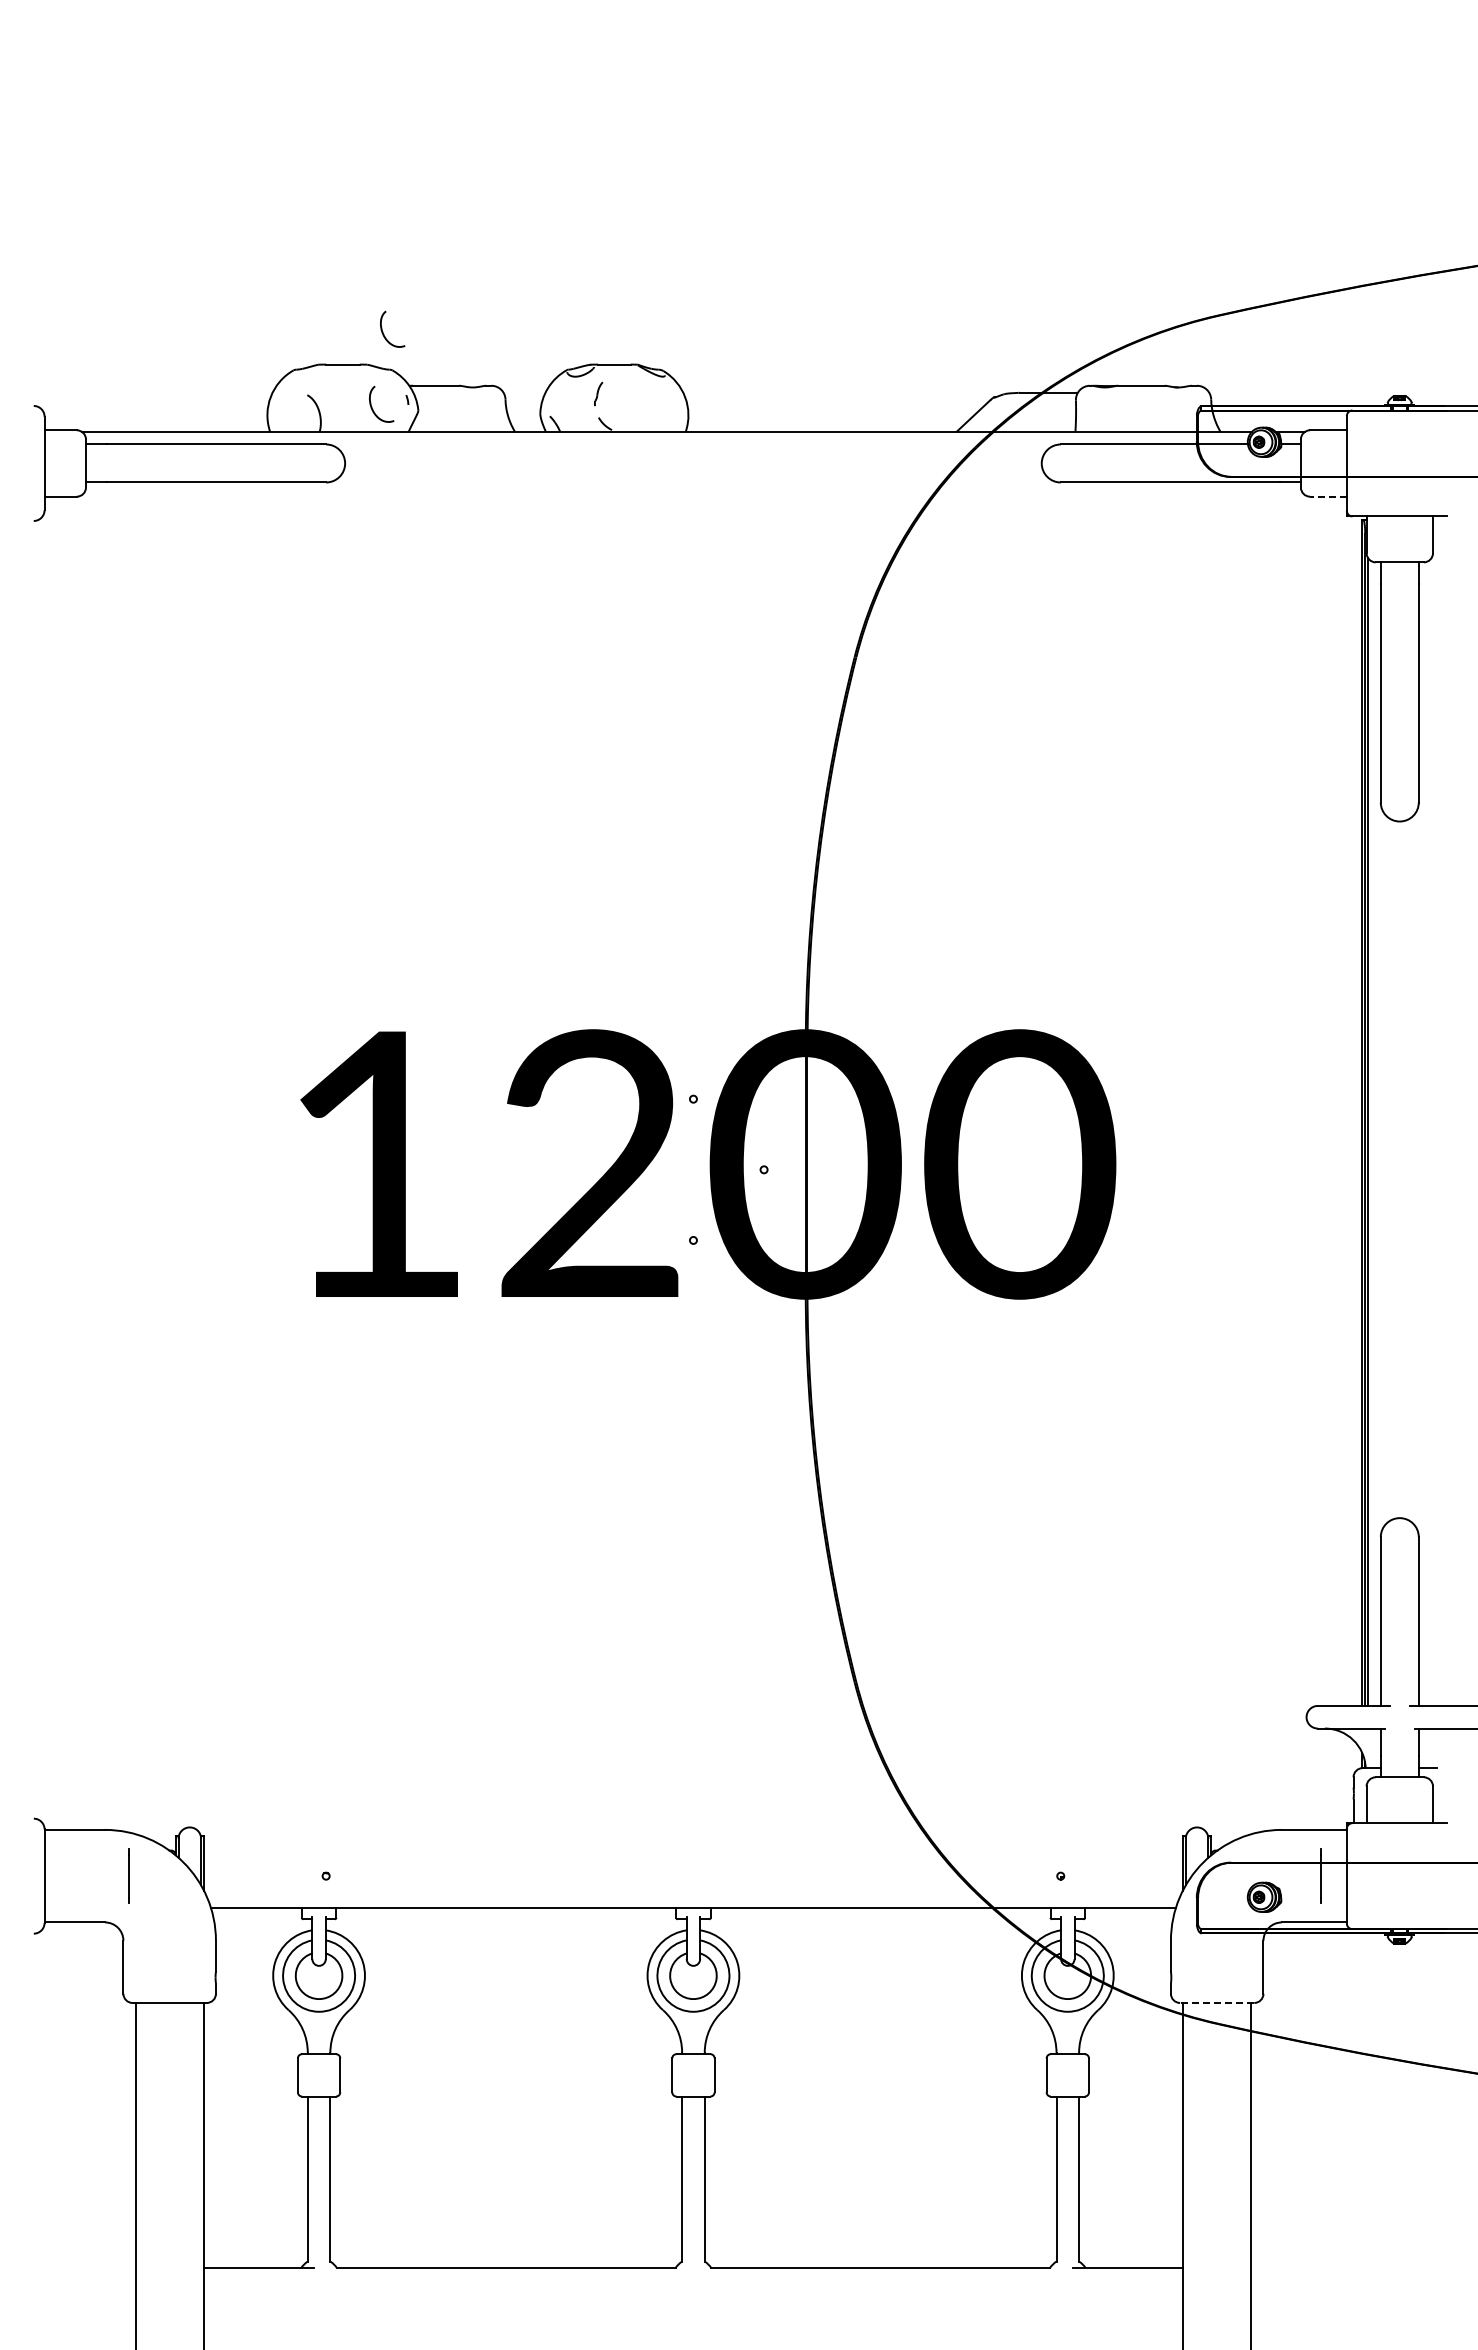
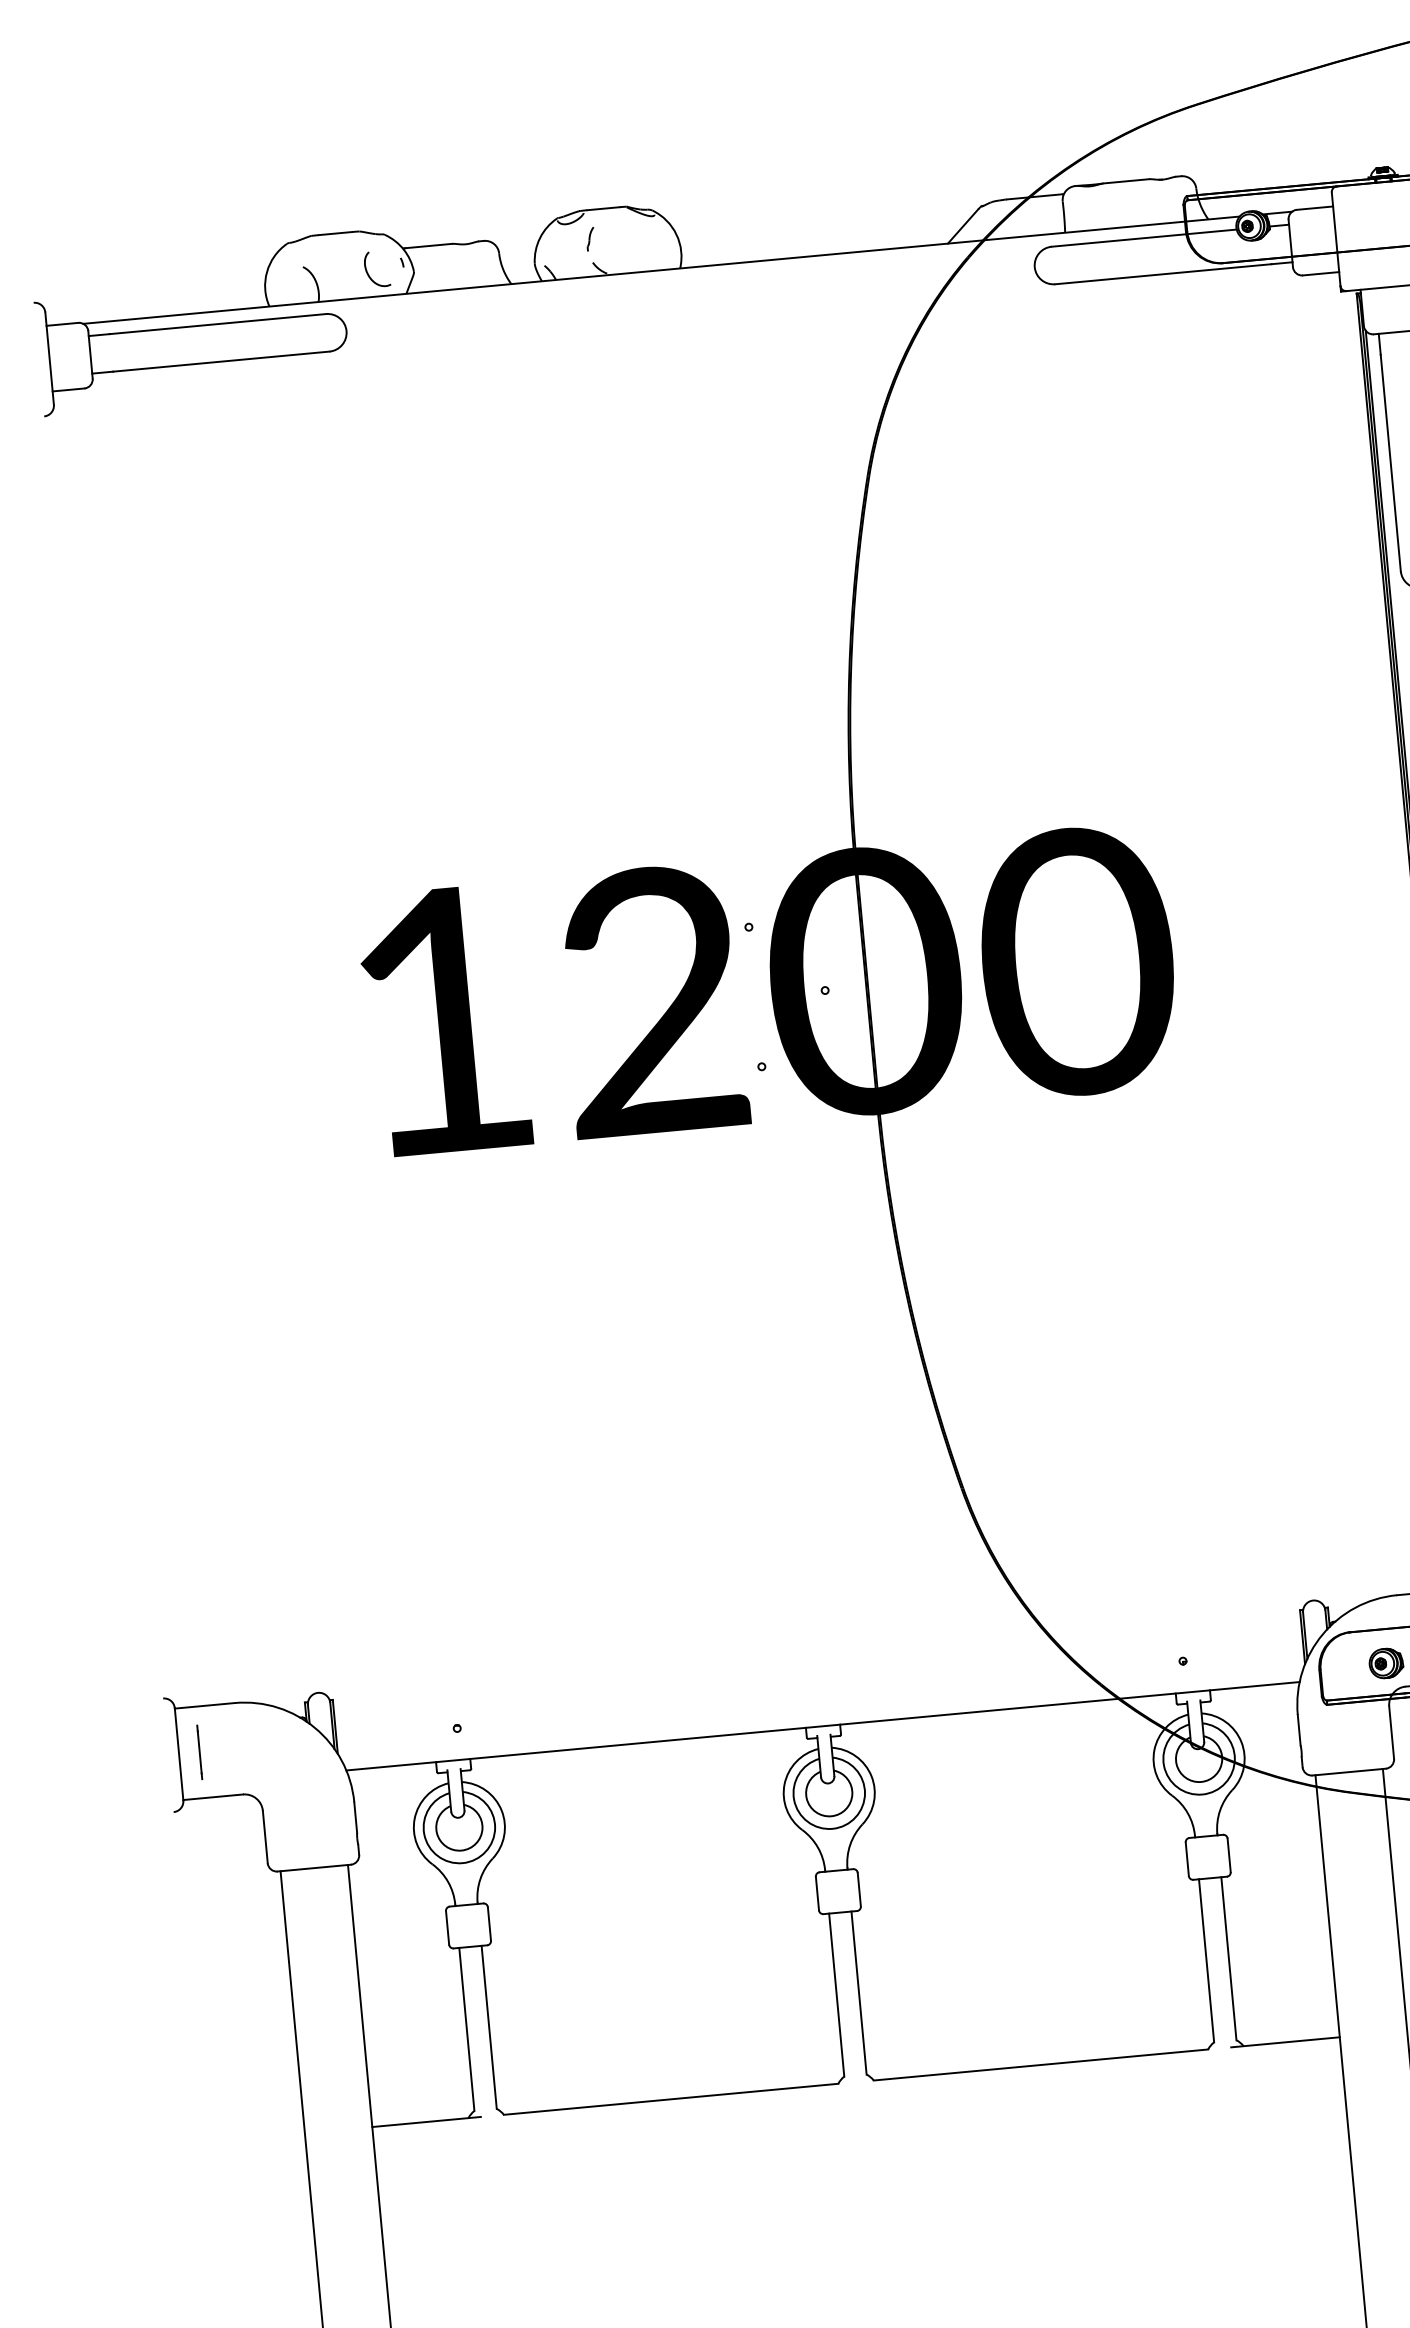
curve: (383, 331) -> (372, 197), removed
line: (1327, 496) -> (1320, 273), dashed -> solid
line: (128, 1875) -> (199, 1751), moved
line: (1216, 2002) -> (1348, 1771), dashed -> solid

